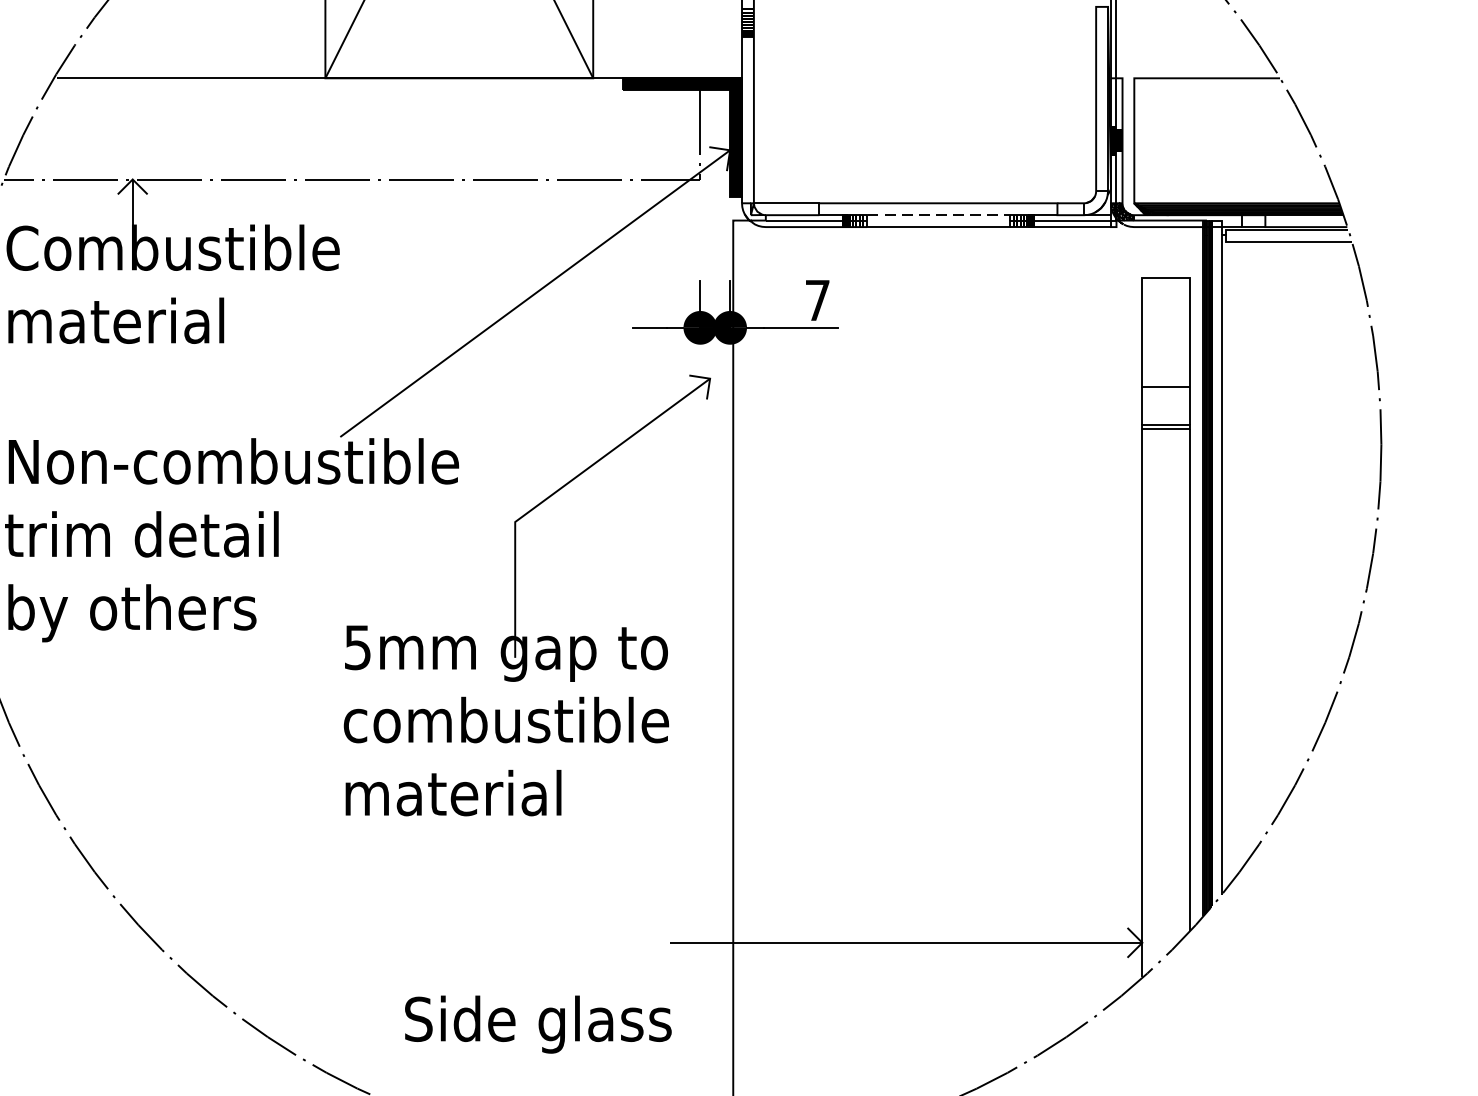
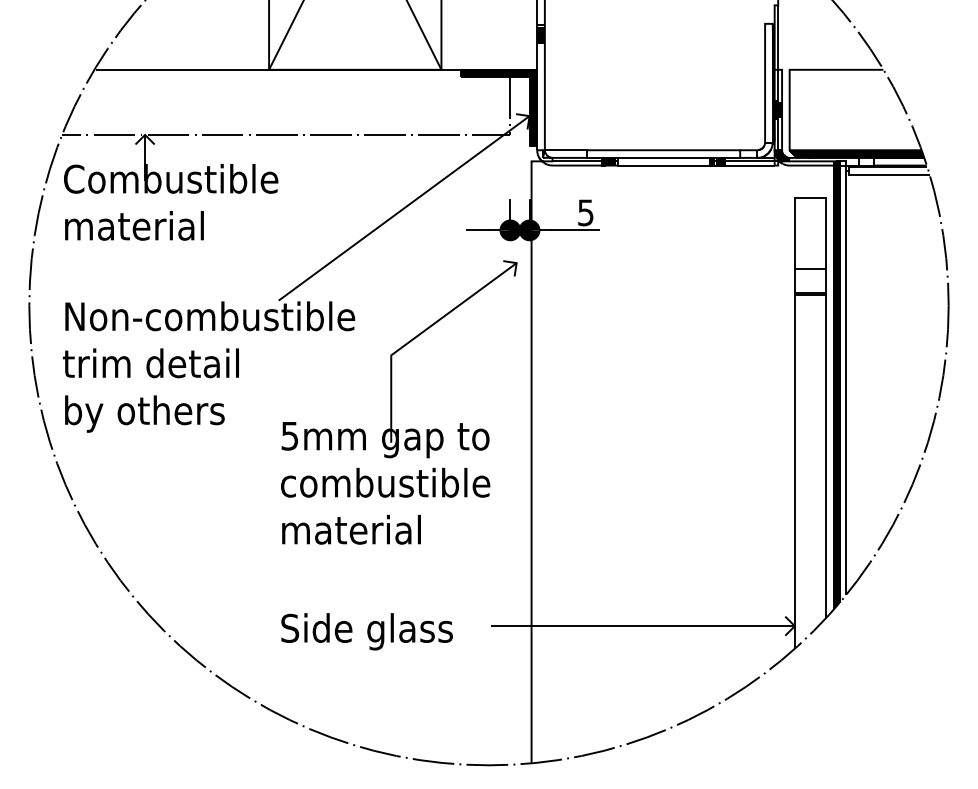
line: (941, 214) -> (665, 157), dashed -> solid
text: (817, 300) -> (585, 212), 7 -> 5
text: (537, 1024) -> (366, 631), moved

